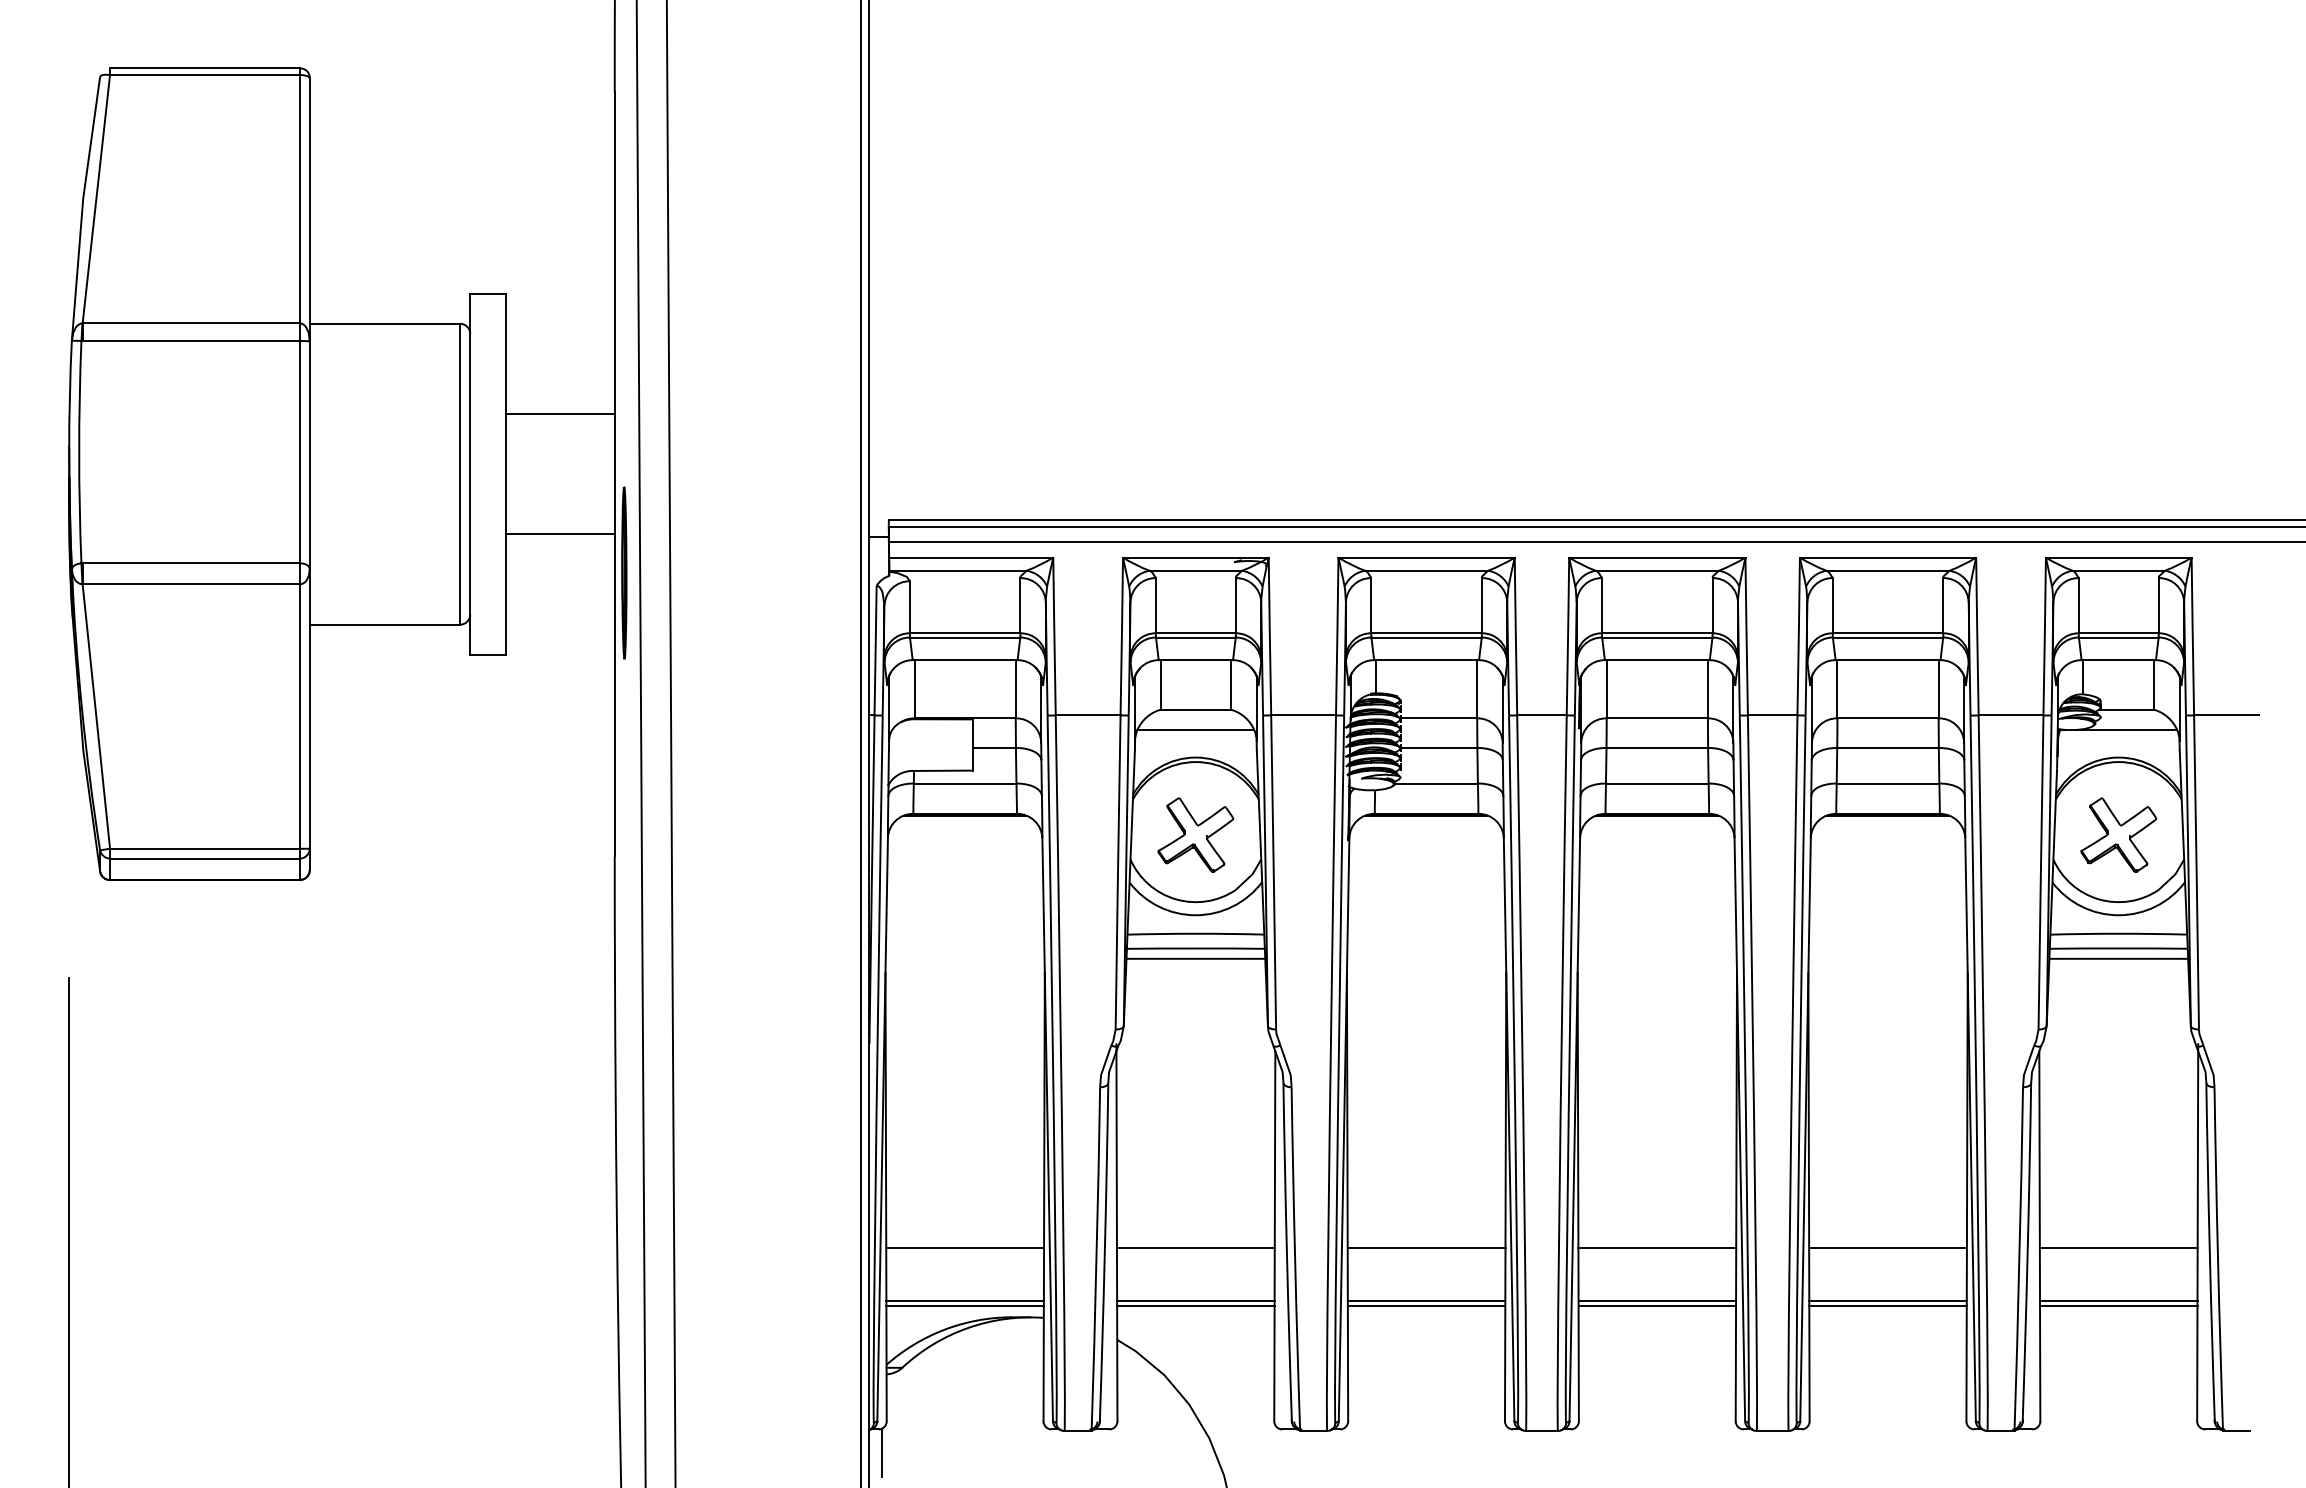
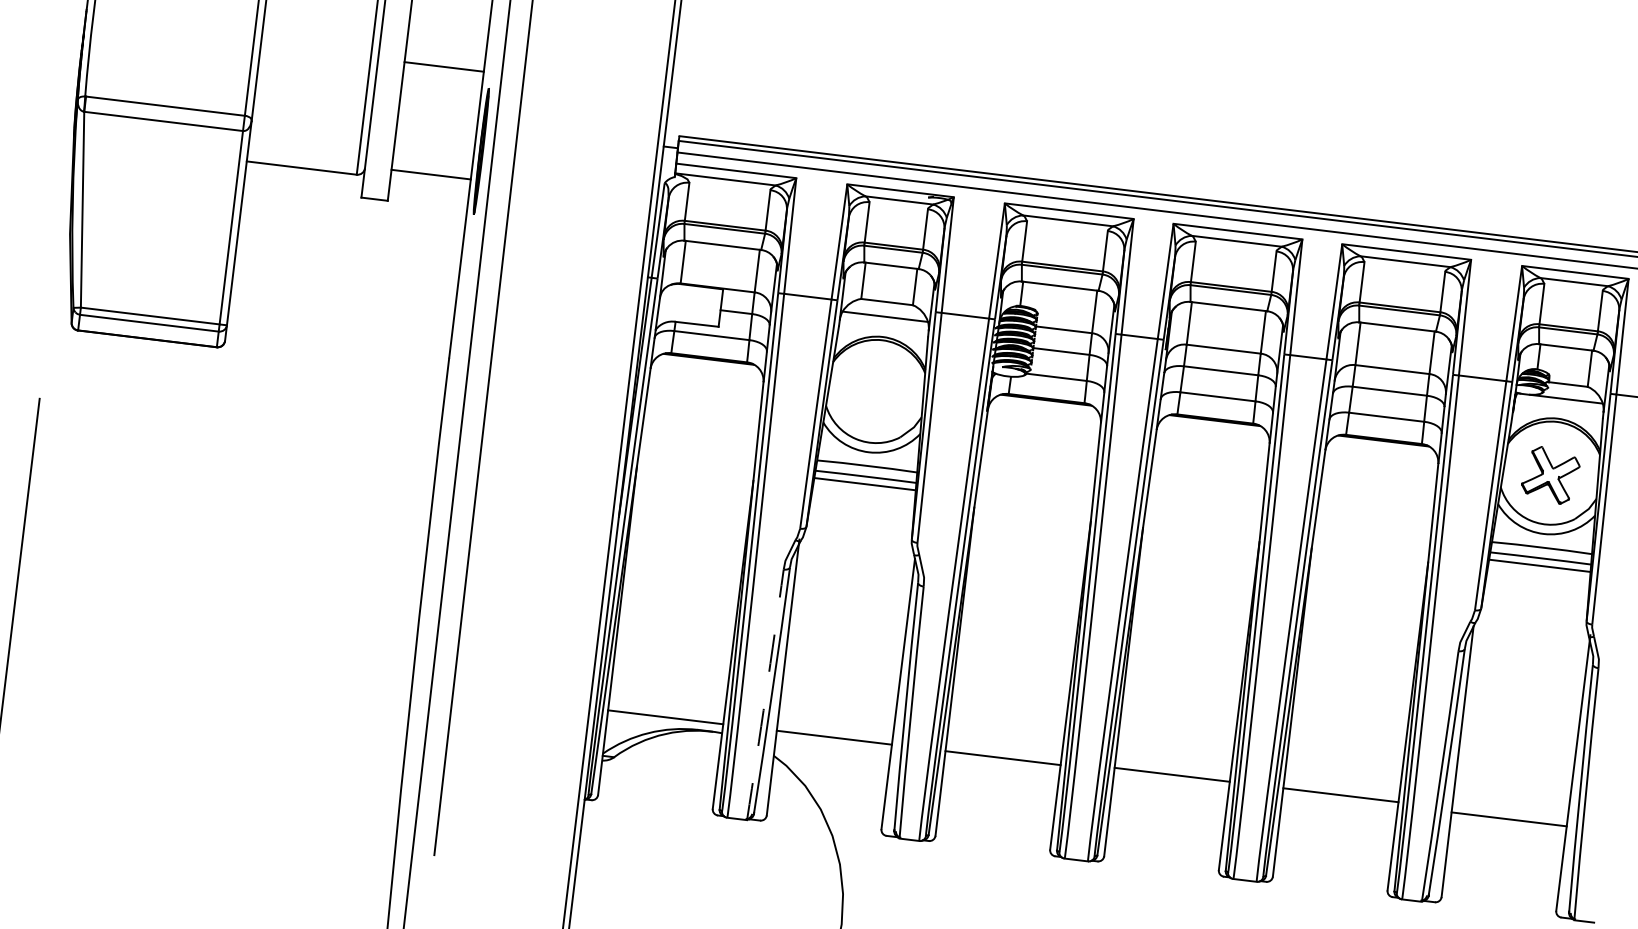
line: (560, 414) -> (444, 67), moved
line: (560, 534) -> (431, 174), moved
part: (1195, 834) -> (875, 393), removed
line: (965, 1247) -> (671, 674), removed
line: (1195, 1247) -> (839, 695), removed
line: (1426, 1247) -> (1008, 715), removed
line: (1657, 1247) -> (1177, 736), removed
line: (1887, 1247) -> (1345, 756), removed
line: (2118, 1247) -> (1514, 776), removed
arc: (1096, 1259) -> (765, 695), solid -> dashed
line: (964, 1300) -> (665, 713), removed
line: (1195, 1300) -> (834, 733), removed
line: (1426, 1300) -> (1003, 754), removed
line: (2118, 1300) -> (1509, 815), removed
line: (1657, 1305) -> (1171, 778), removed
line: (1887, 1305) -> (1340, 798), removed
line: (882, 1452) -> (592, 817), removed

